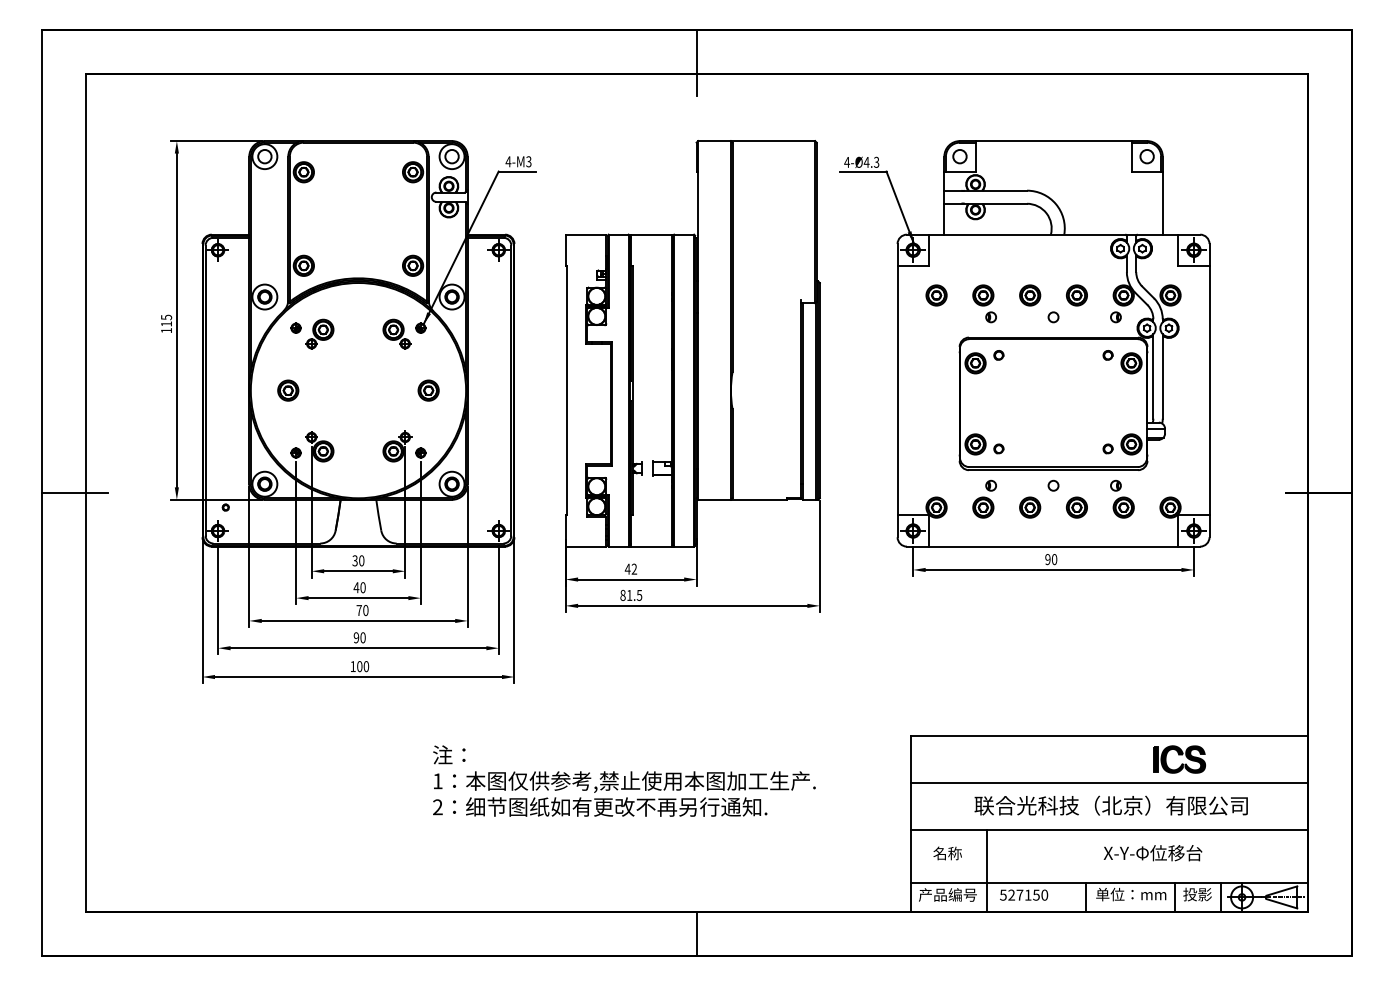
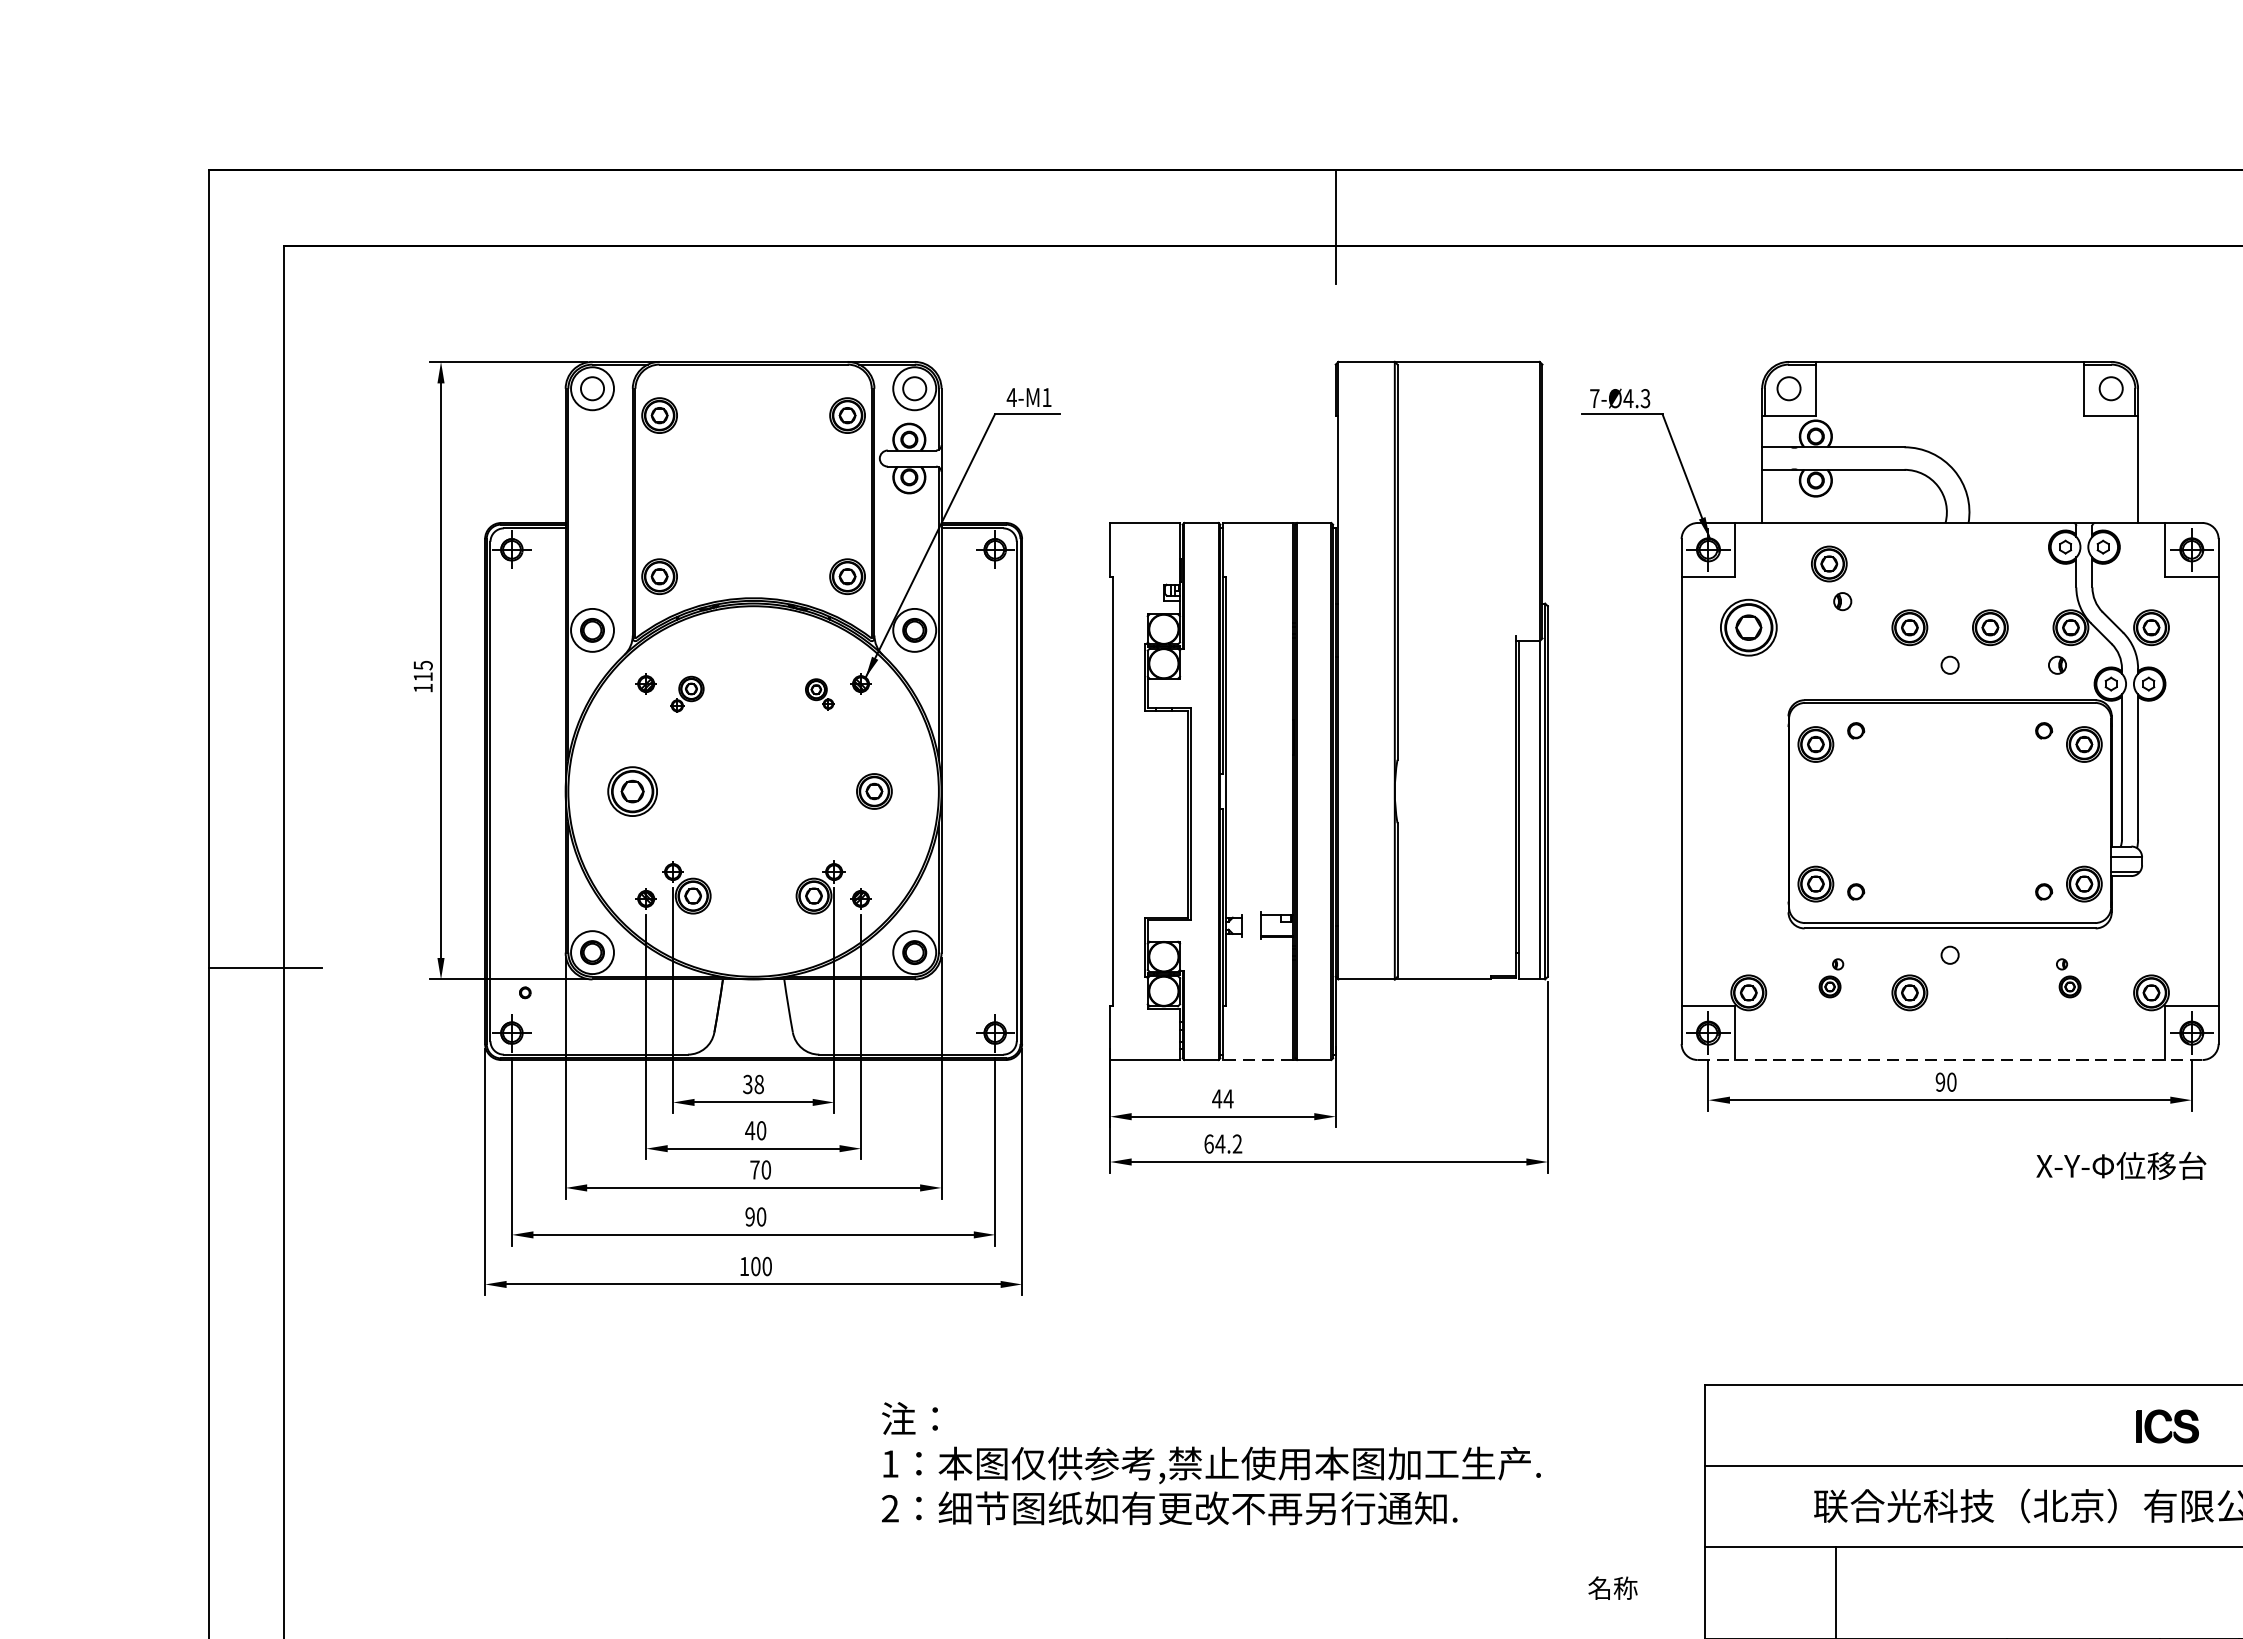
text: (528, 161) -> (1046, 397), 4-M3 -> 4-M1
text: (847, 162) -> (1595, 398), 4-Ø4.3 -> 7-Ø4.3
part: (936, 295) -> (1748, 627), size x1.6
part: (984, 303) -> (1831, 577), moved
part: (319, 333) -> (686, 693), size x0.7
part: (396, 333) -> (819, 693), size x0.6
part: (288, 390) -> (633, 791), size x1.4
part: (984, 498) -> (1831, 977), size x0.6
part: (1122, 498) -> (2068, 977), size x0.6
part: (1076, 507) -> (1989, 992), removed
line: (650, 546) -> (1256, 1059), solid -> dashed
line: (1053, 546) -> (1950, 1059), solid -> dashed
text: (361, 561) -> (758, 1085), 30 -> 38
text: (634, 568) -> (1228, 1097), 42 -> 44
text: (631, 594) -> (1223, 1142), 81.5 -> 64.2
part: (1179, 759) -> (2166, 1426), size x0.7
text: (947, 853) -> (1612, 1588), moved
text: (1152, 853) -> (2120, 1166), moved

